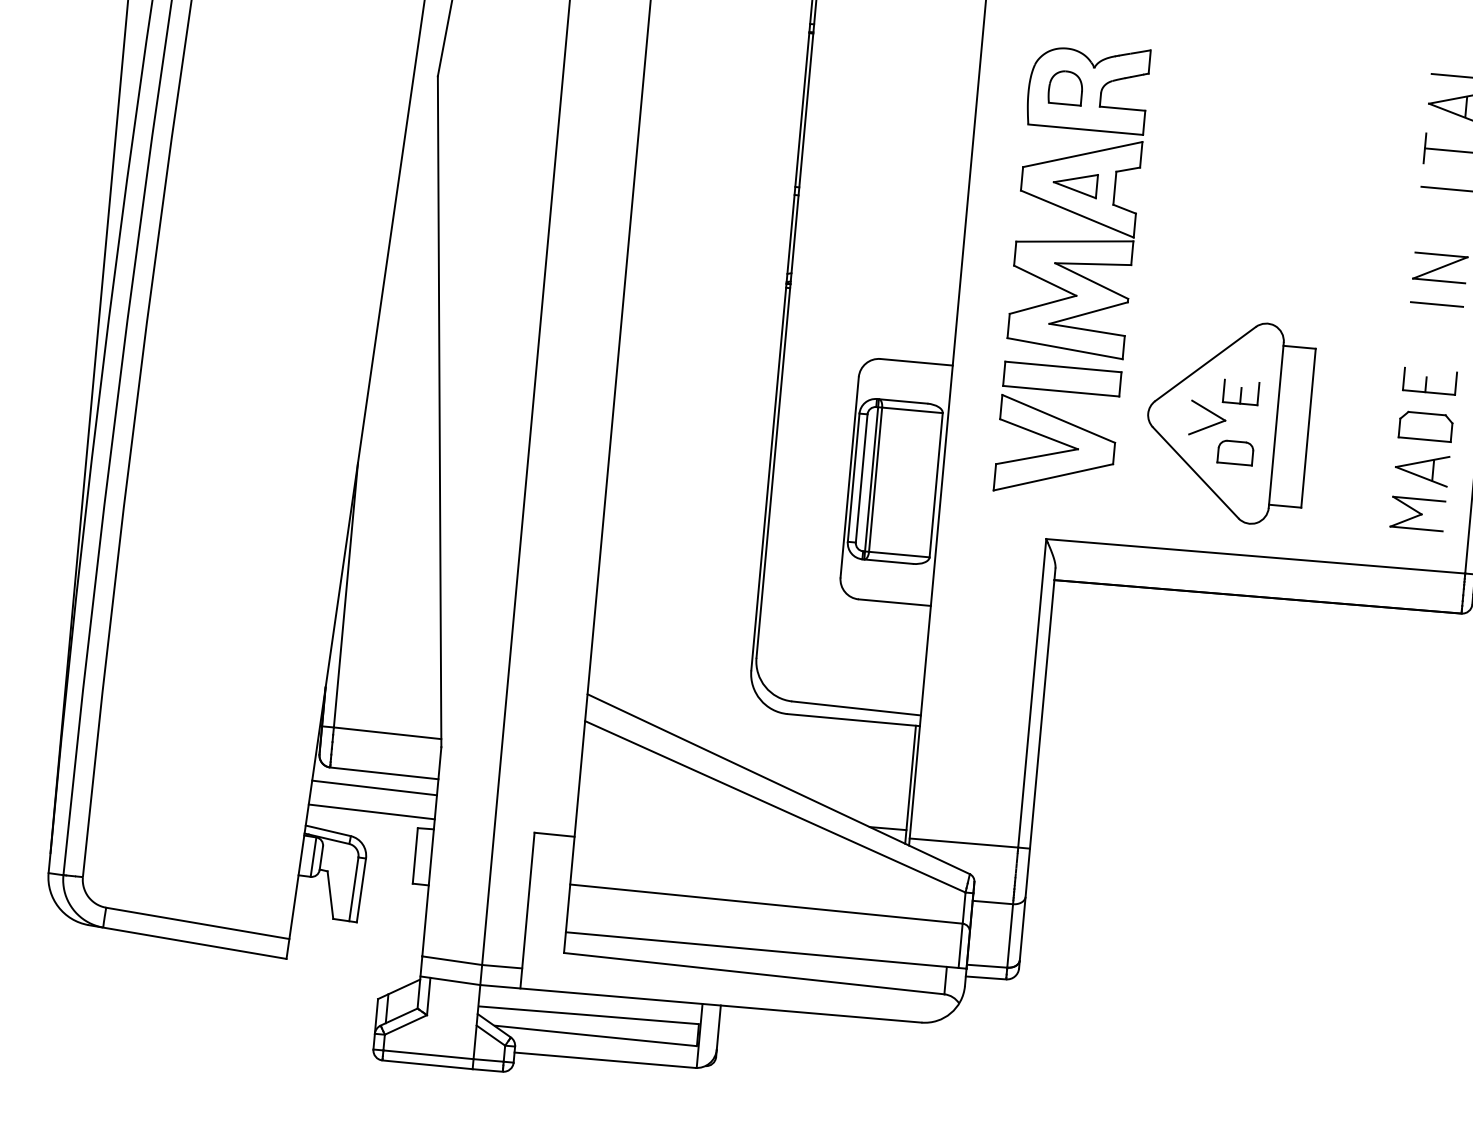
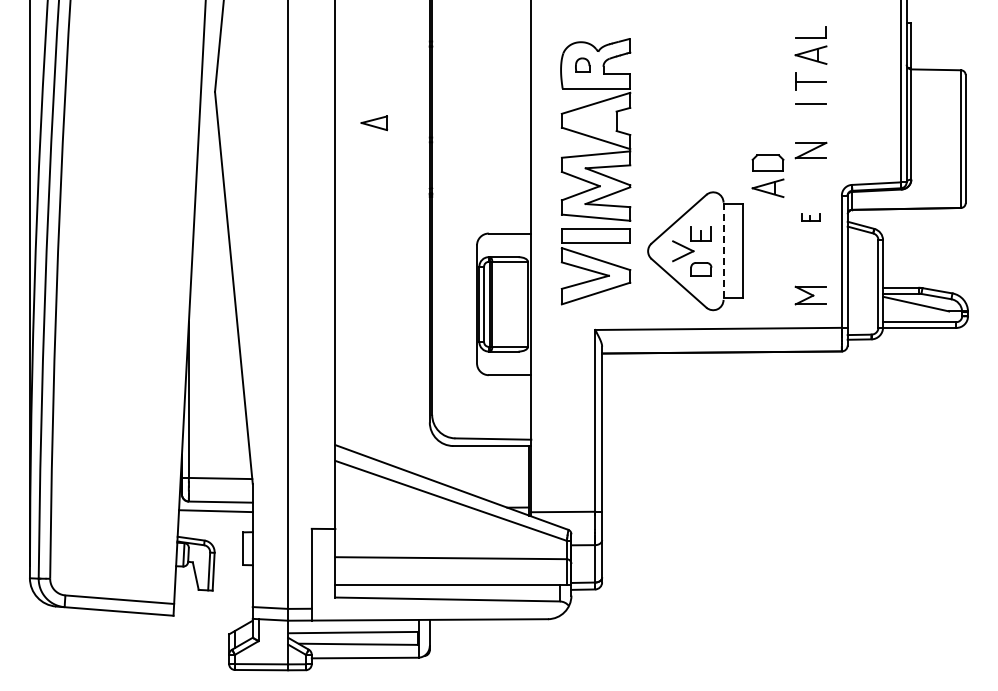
part: (1065, 86) -> (582, 64), size x0.7
part: (1073, 184) -> (373, 123), moved
line: (1435, 305) -> (810, 172), removed
part: (1429, 381) -> (810, 217), size x0.6
line: (1276, 425) -> (723, 251), solid -> dashed
part: (1423, 447) -> (767, 175), moved
line: (371, 812) -> (215, 525), removed

